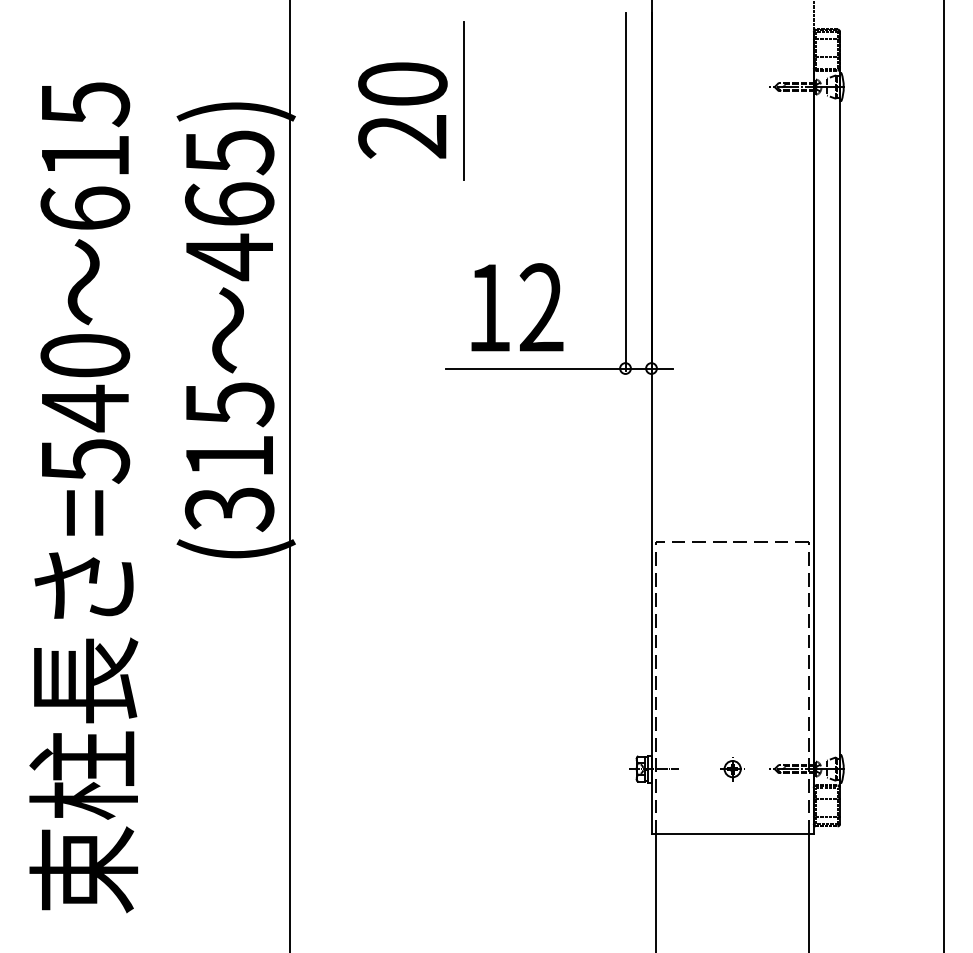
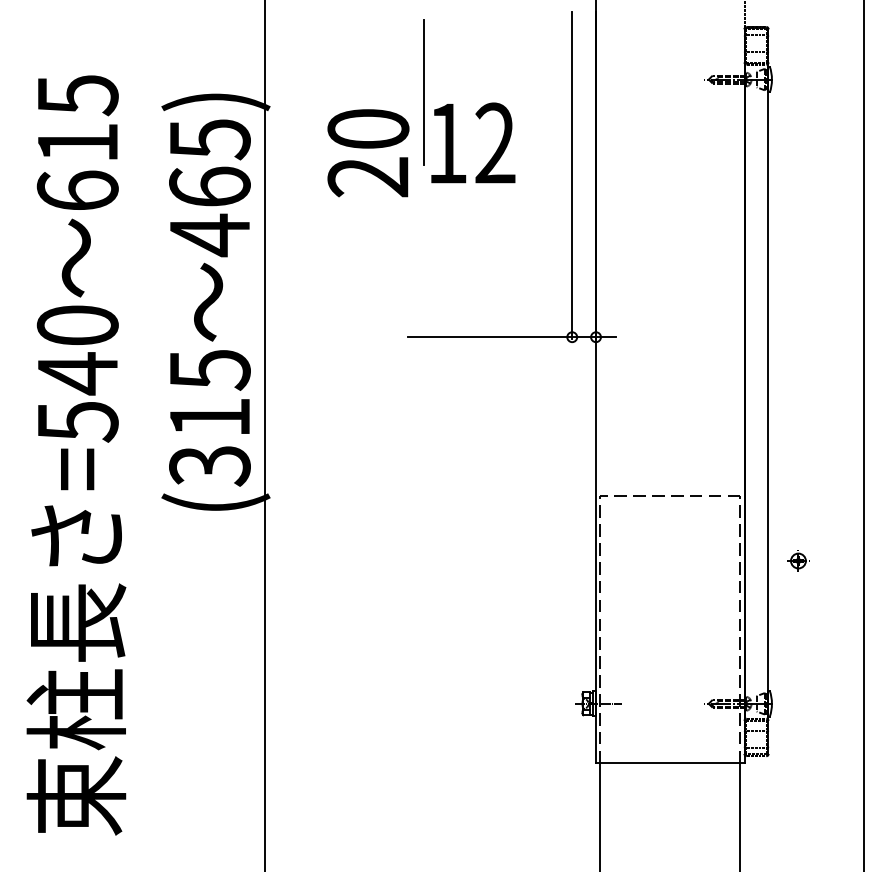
text: (402, 110) -> (368, 153), moved
text: (517, 307) -> (473, 143), moved
part: (732, 769) -> (798, 561), moved

